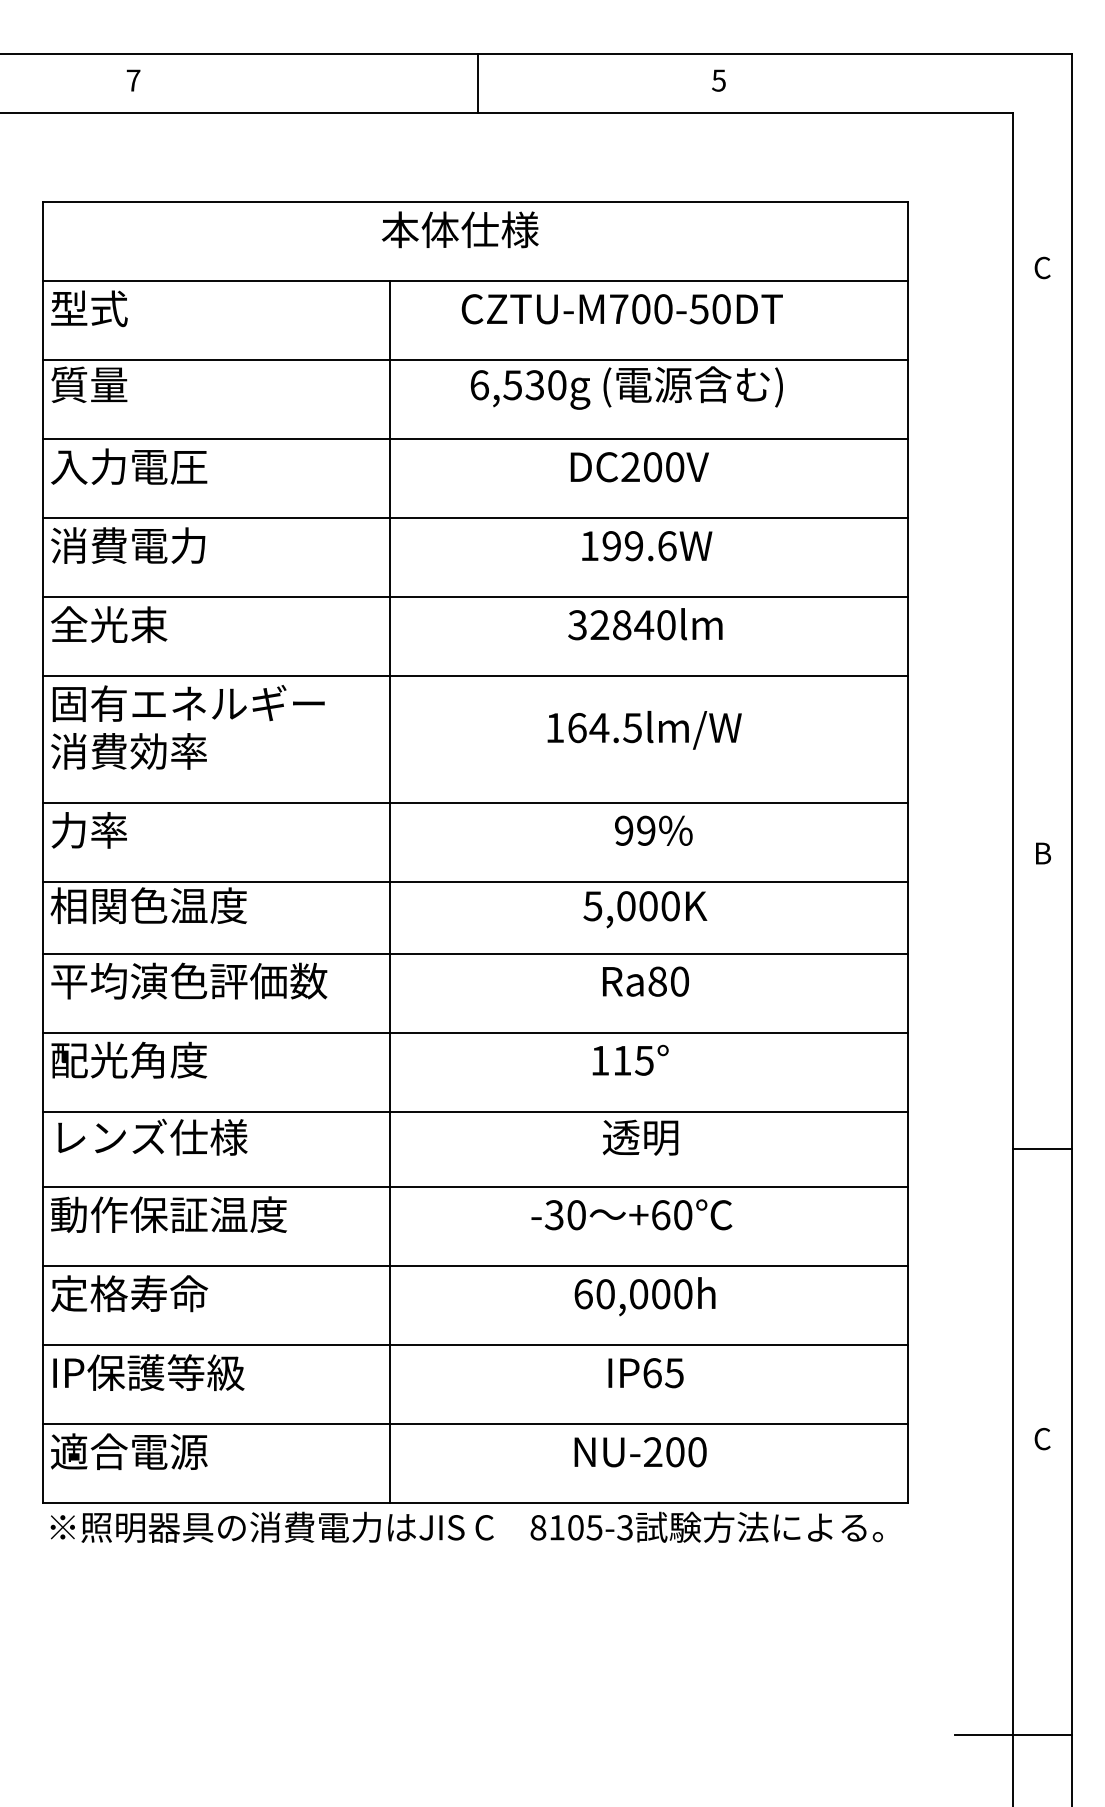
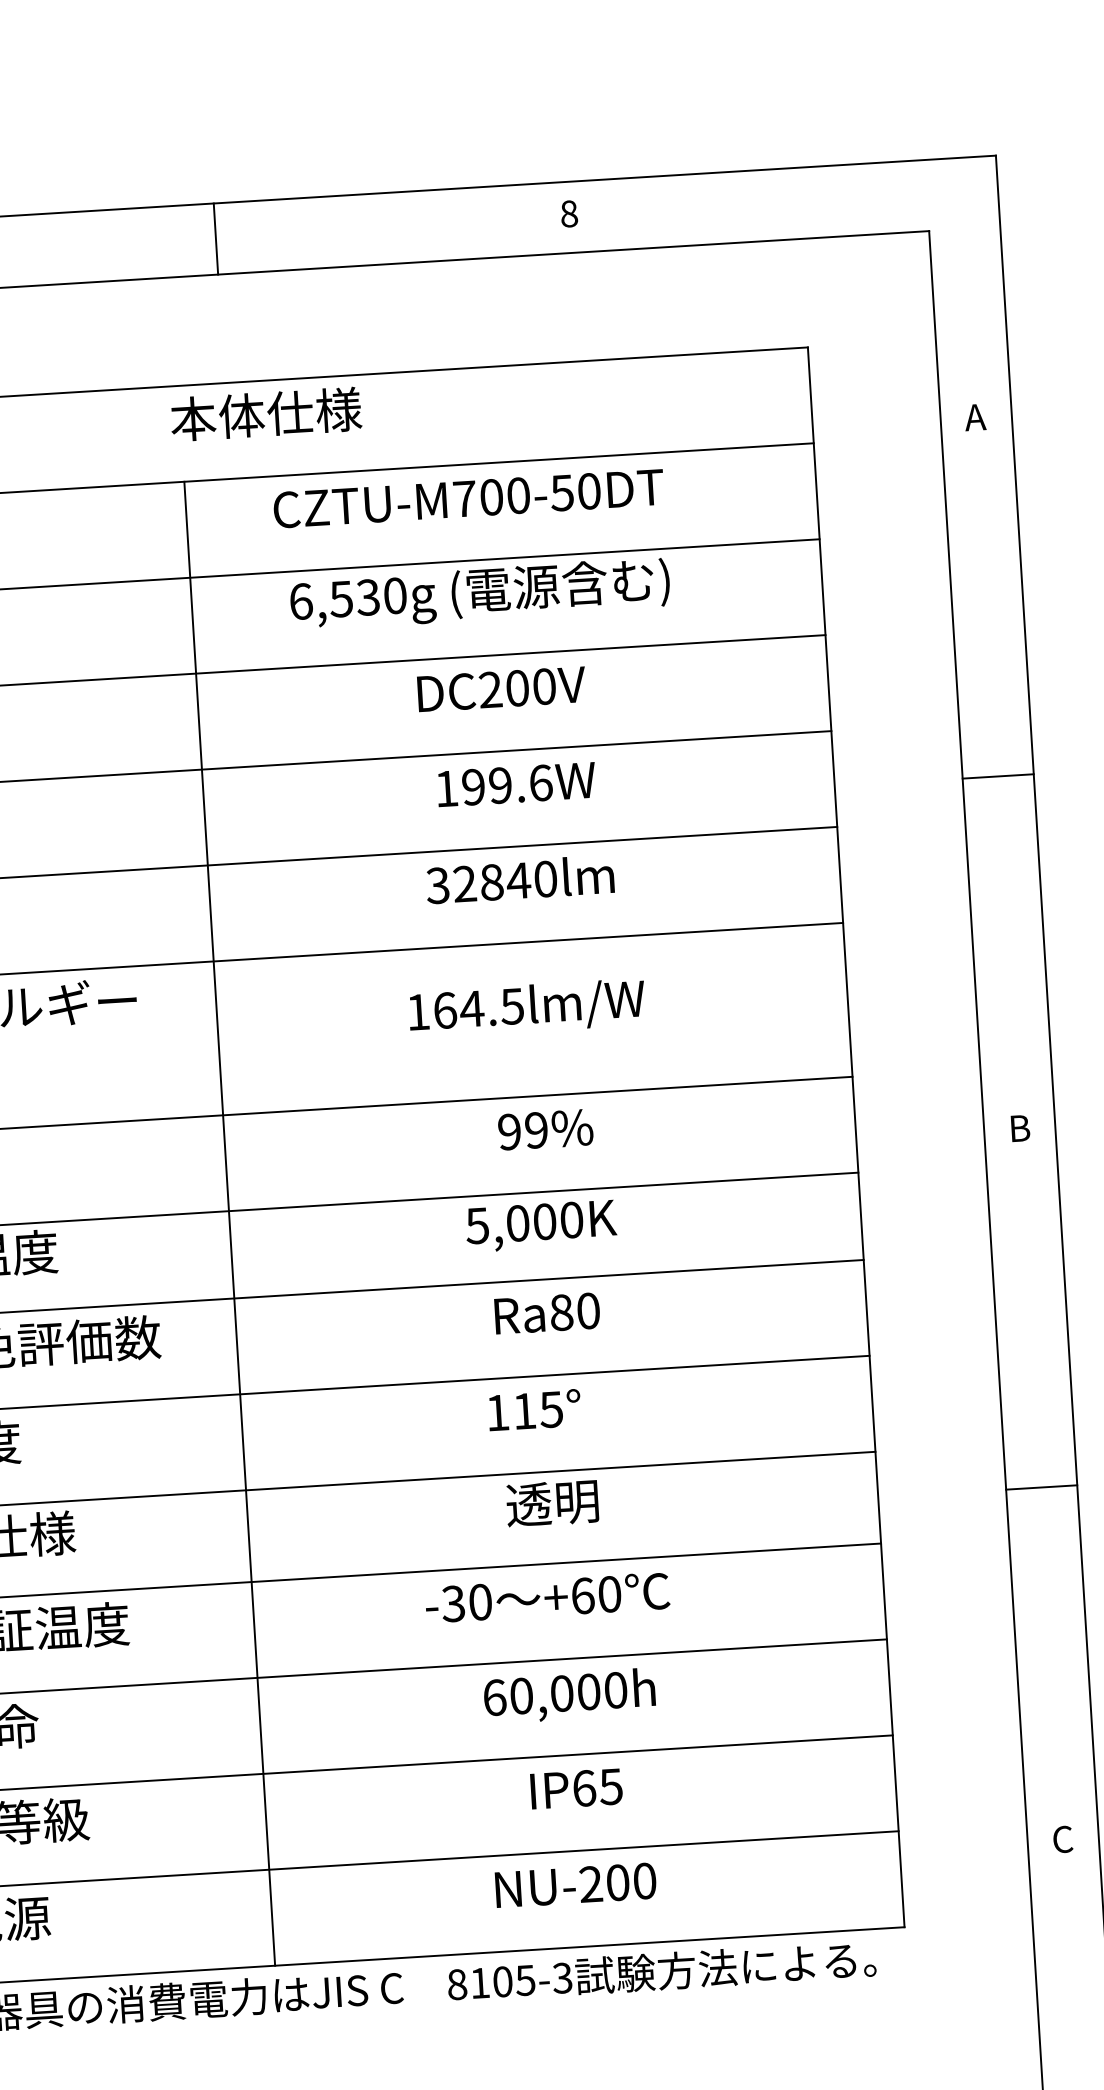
text: (718, 80) -> (568, 213), 5 -> 8
line: (477, 83) -> (215, 239), moved
text: (1041, 267) -> (974, 416), C -> A
line: (1042, 563) -> (997, 776), added

